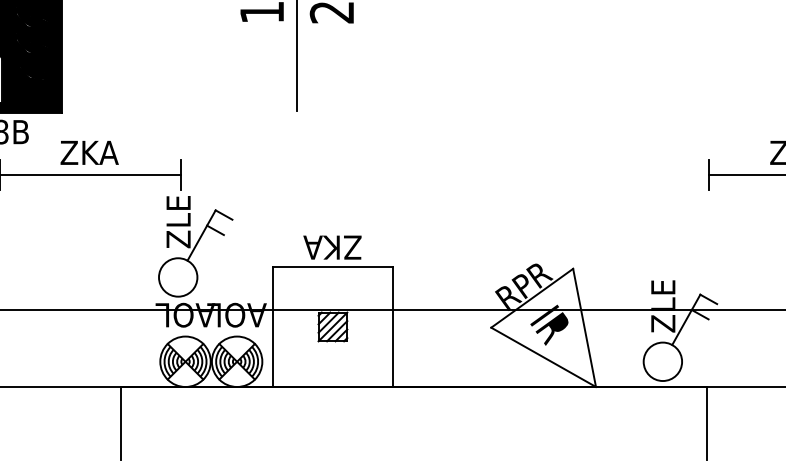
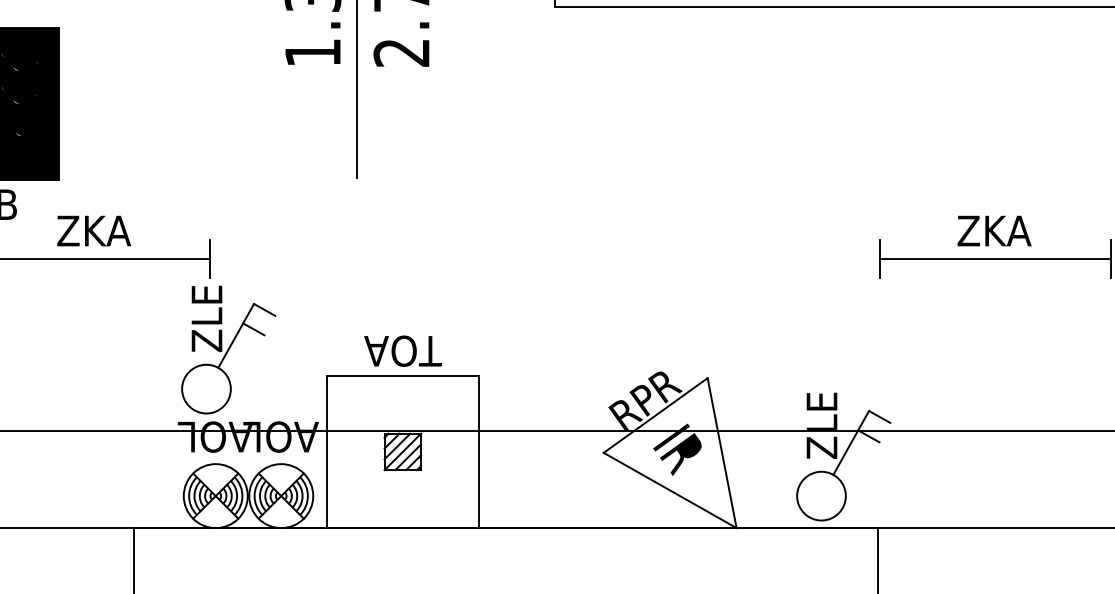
text: (332, 247) -> (402, 350), ZKA -> TOA

